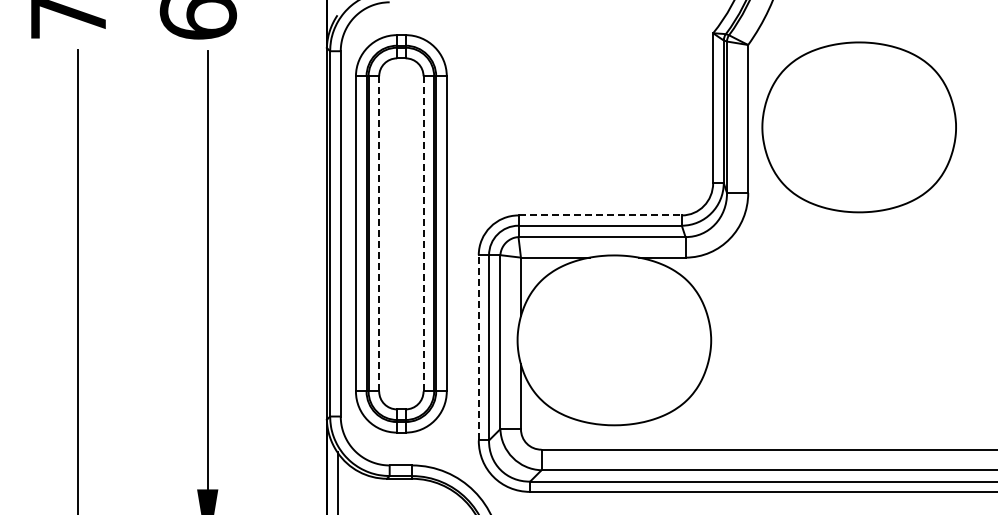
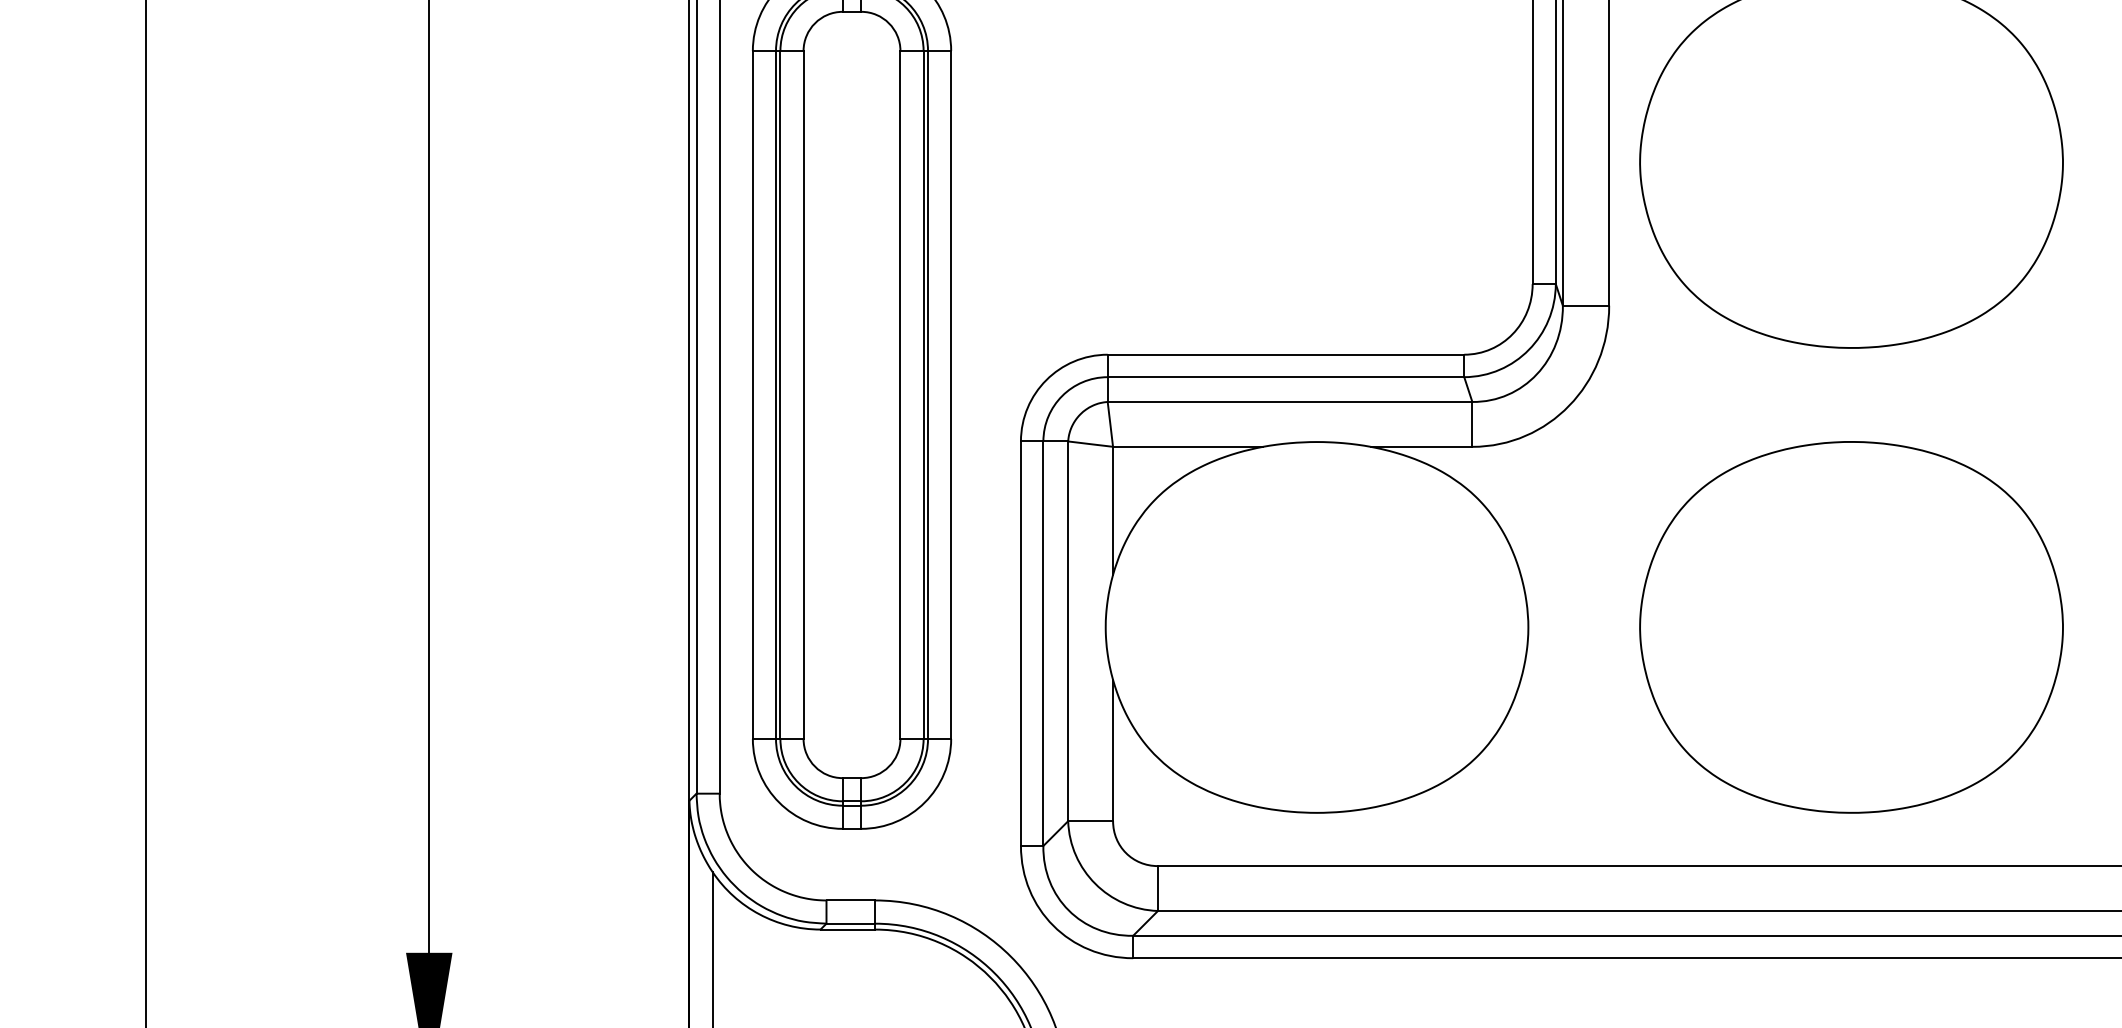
line: (600, 215) -> (1286, 354), dashed -> solid
line: (379, 233) -> (804, 394), dashed -> solid
line: (423, 233) -> (900, 394), dashed -> solid
part: (858, 340) -> (1849, 627), added
line: (478, 347) -> (1020, 642), dashed -> solid

